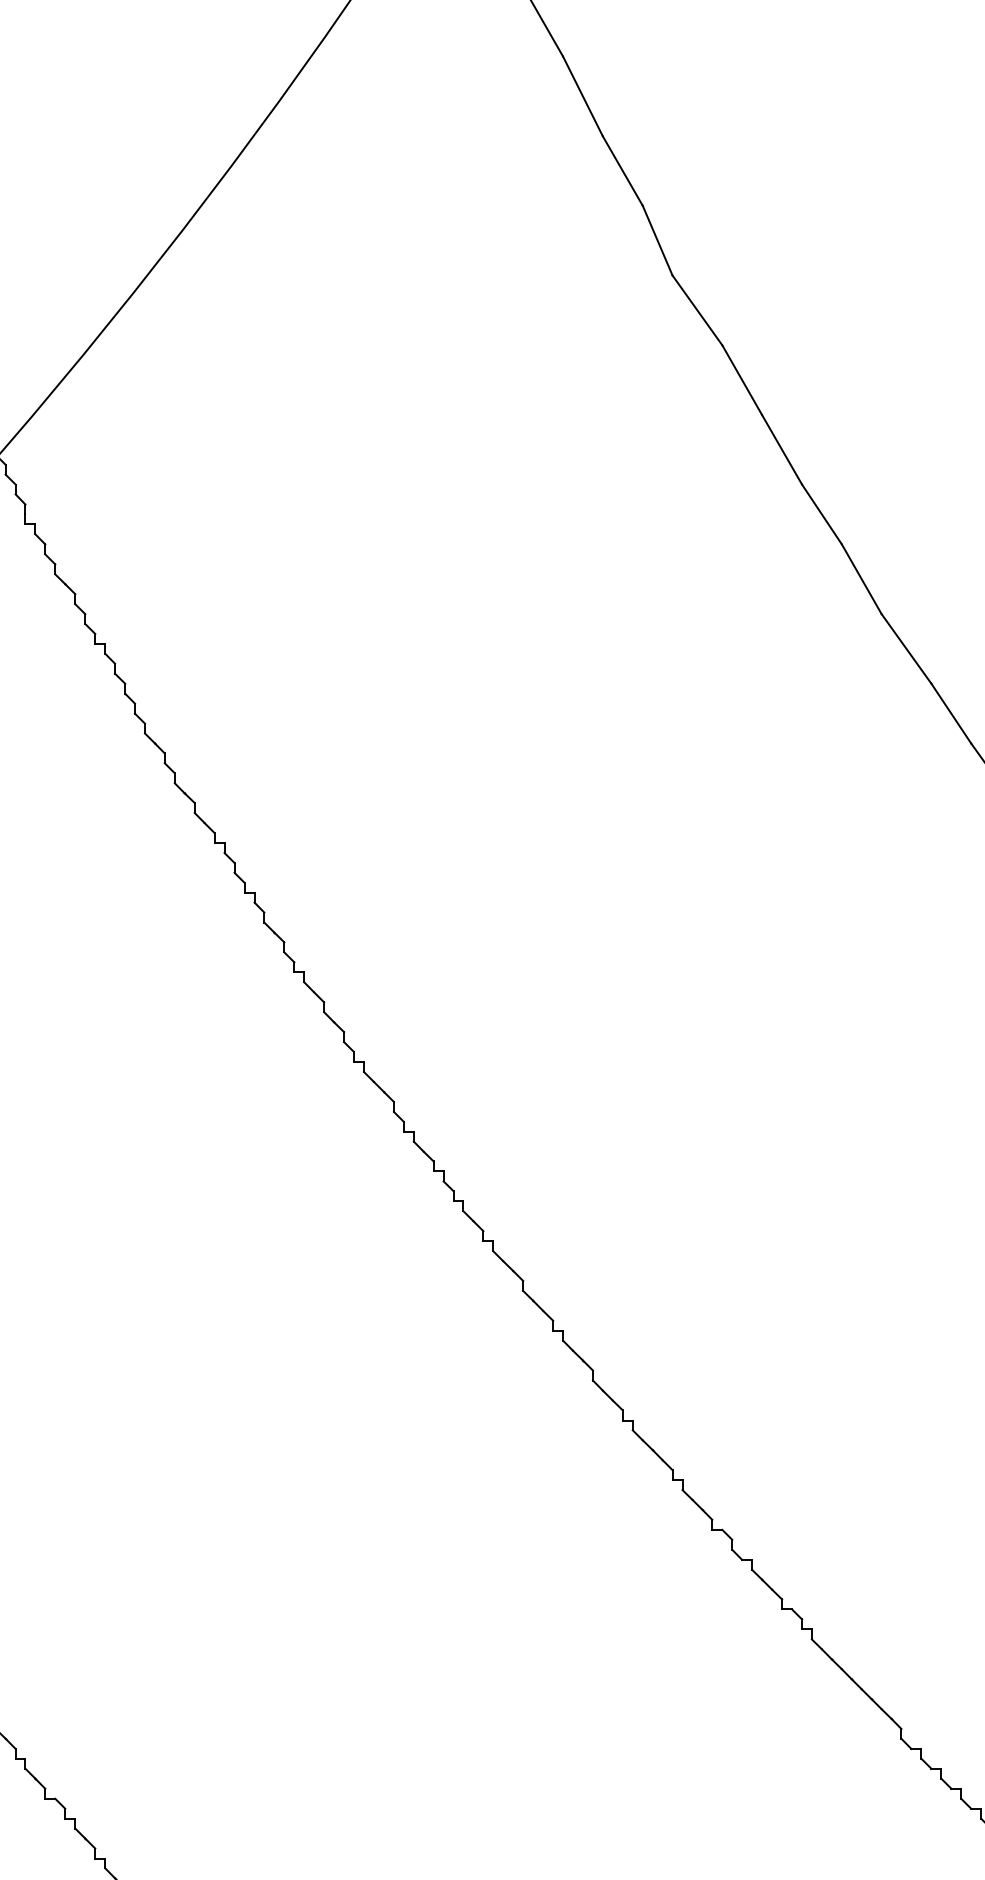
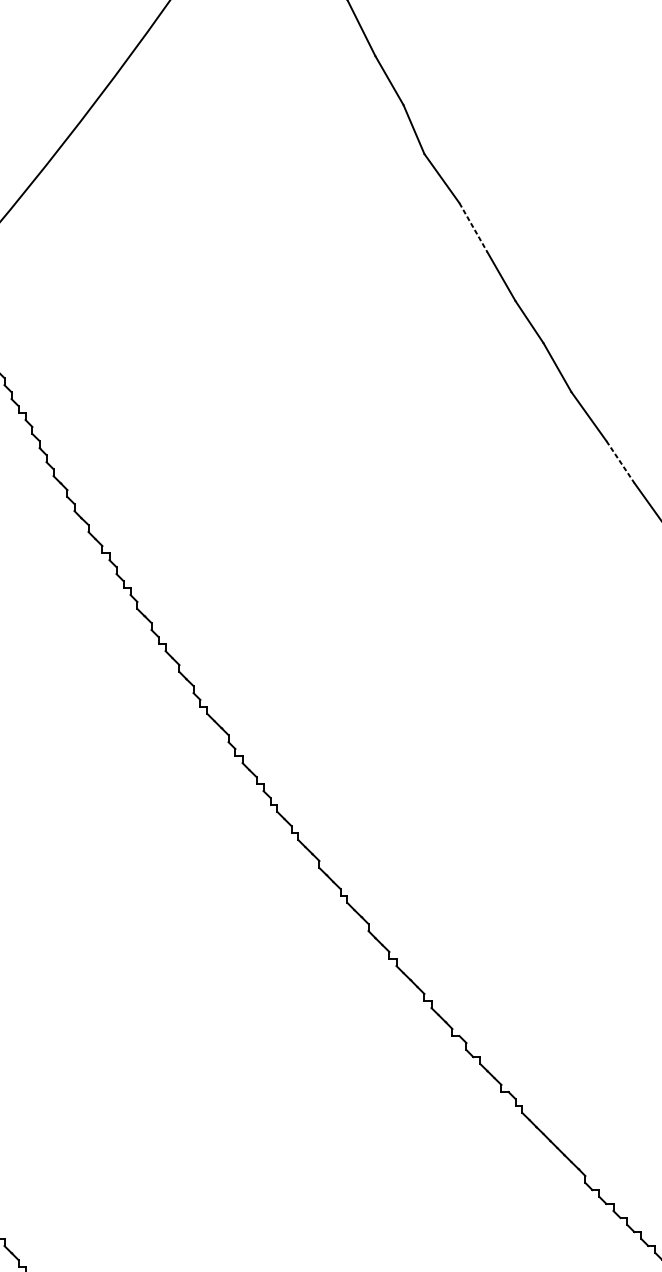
line: (742, 380) -> (473, 227), solid -> dashed
line: (951, 713) -> (620, 462), solid -> dashed

